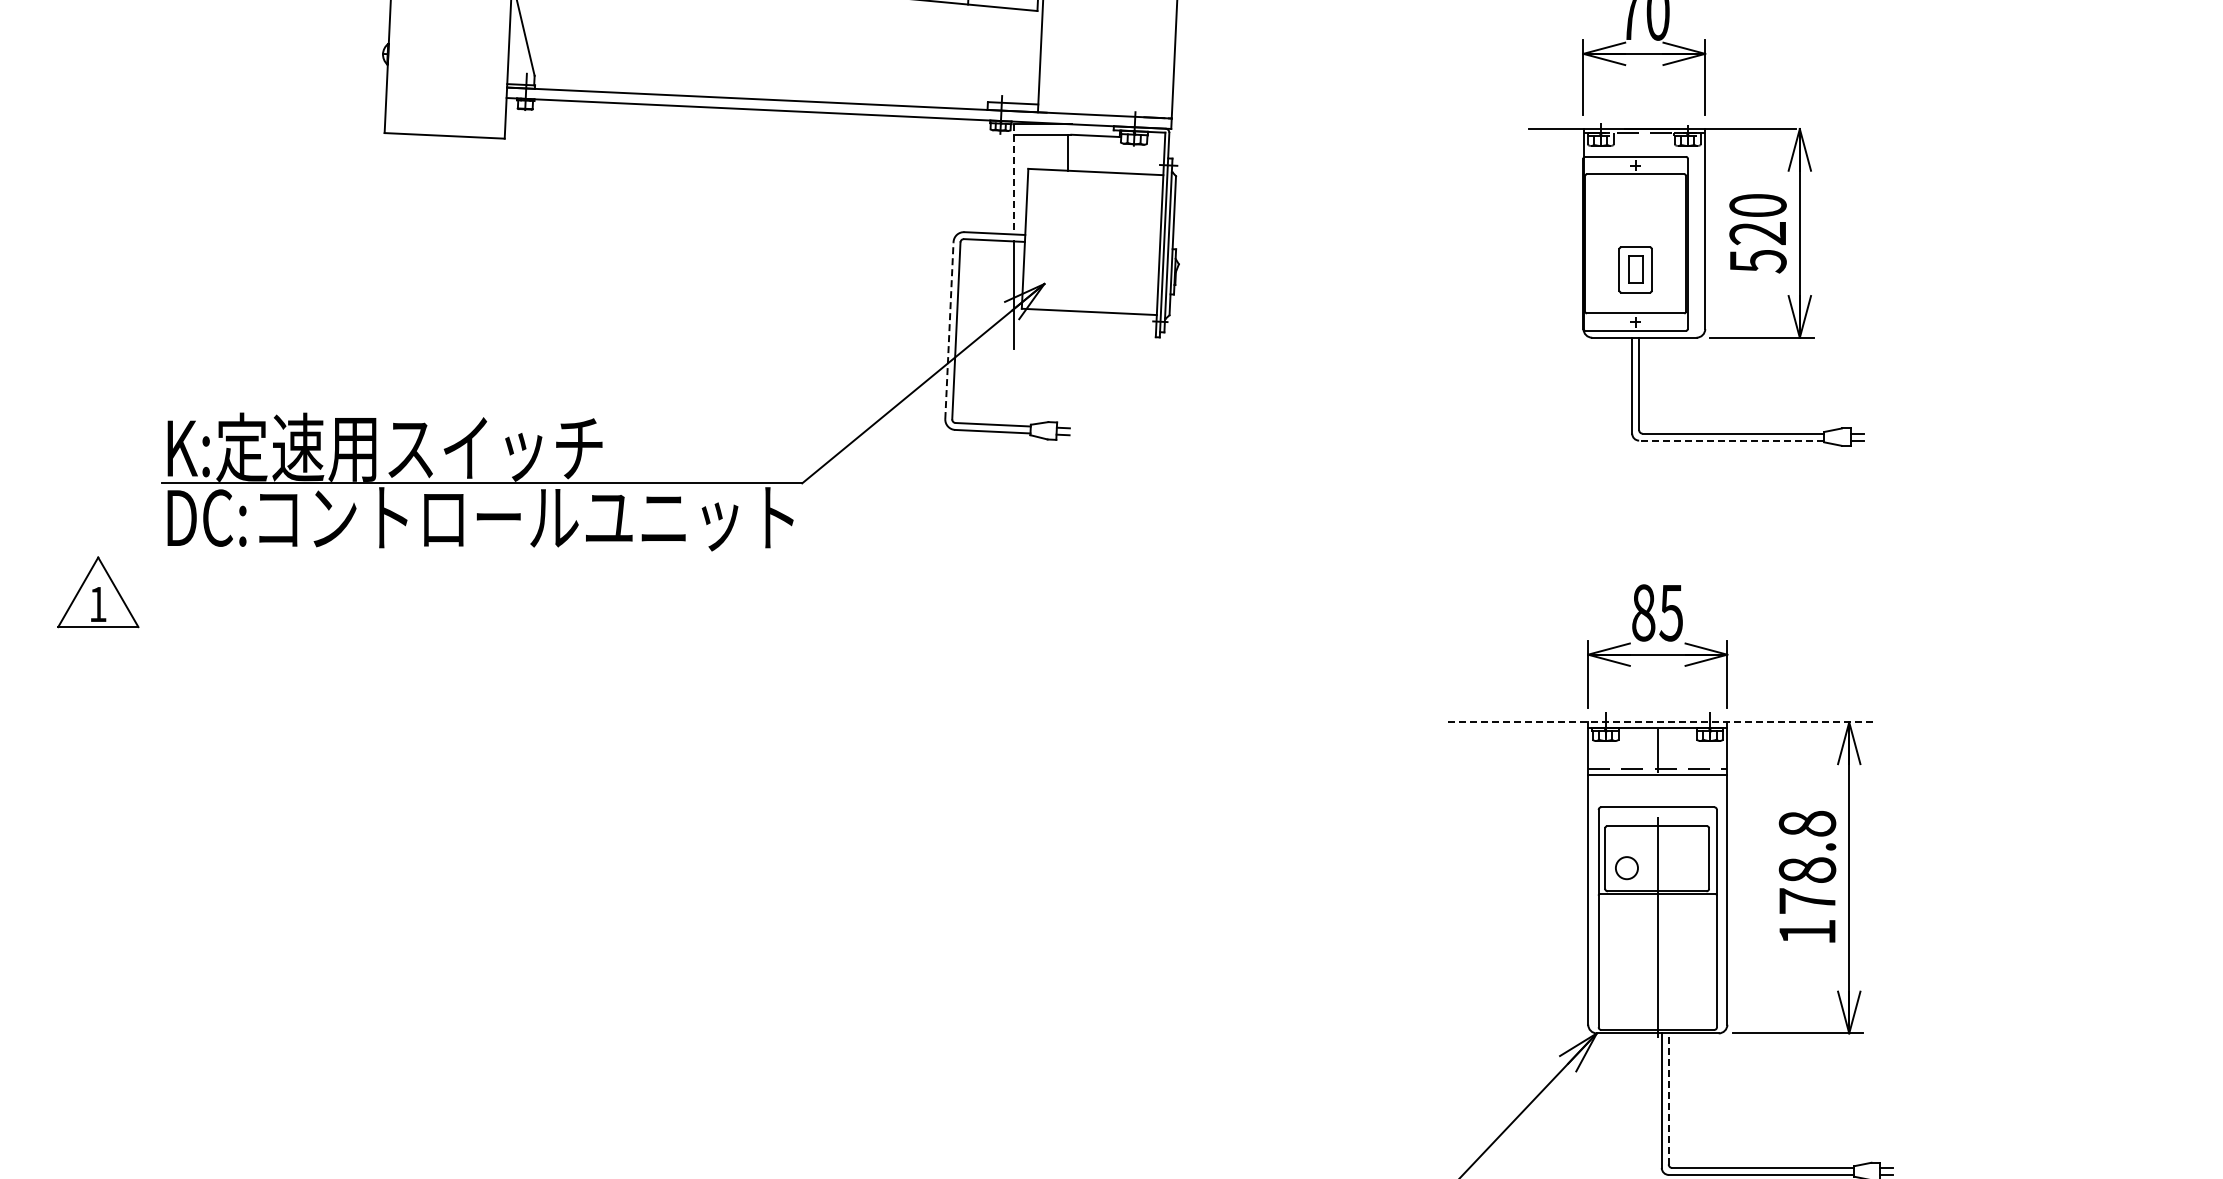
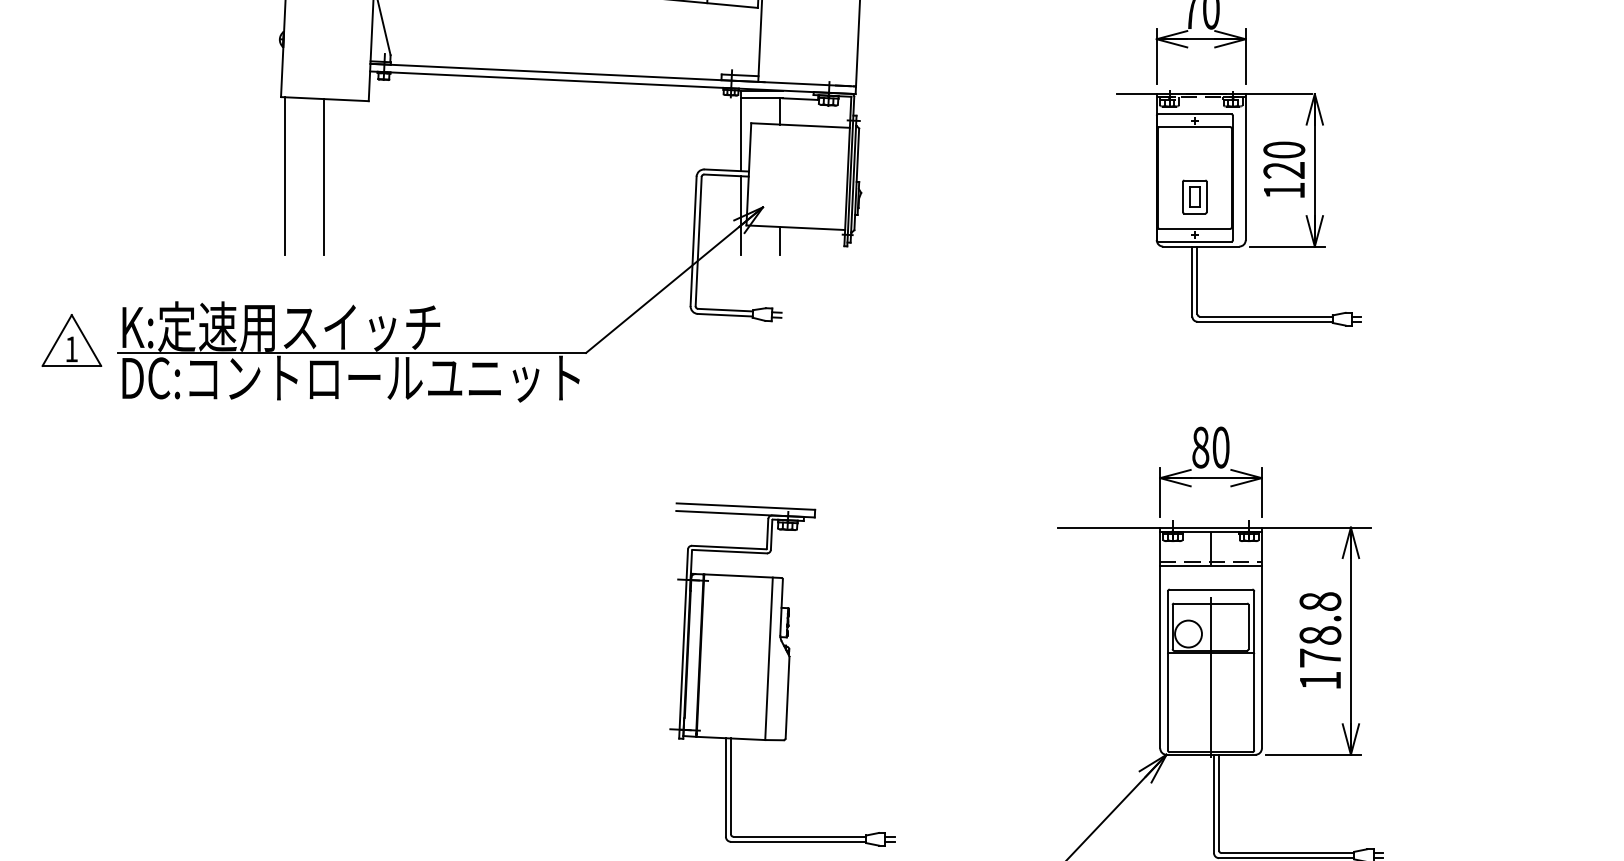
line: (1014, 179) -> (741, 130), dashed -> solid
line: (389, 241) -> (284, 176), added
line: (443, 242) -> (324, 177), added
text: (1758, 261) -> (1284, 190), 520 -> 120
line: (1068, 329) -> (780, 240), added
line: (949, 330) -> (693, 241), dashed -> solid
line: (1731, 440) -> (1264, 321), dashed -> solid
part: (98, 592) -> (72, 340), moved
text: (1671, 612) -> (1221, 447), 85 -> 80
line: (1662, 722) -> (1214, 527), dashed -> solid
circle: (1626, 867) -> (1188, 633), size x1.67
part: (1070, 923) -> (782, 674), added
line: (1668, 1098) -> (1218, 802), dashed -> solid

